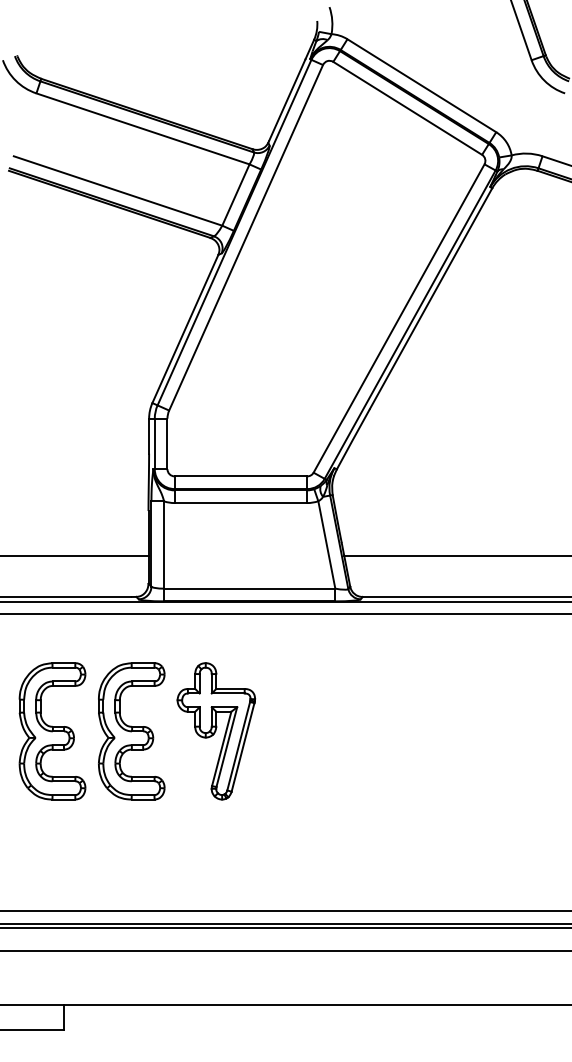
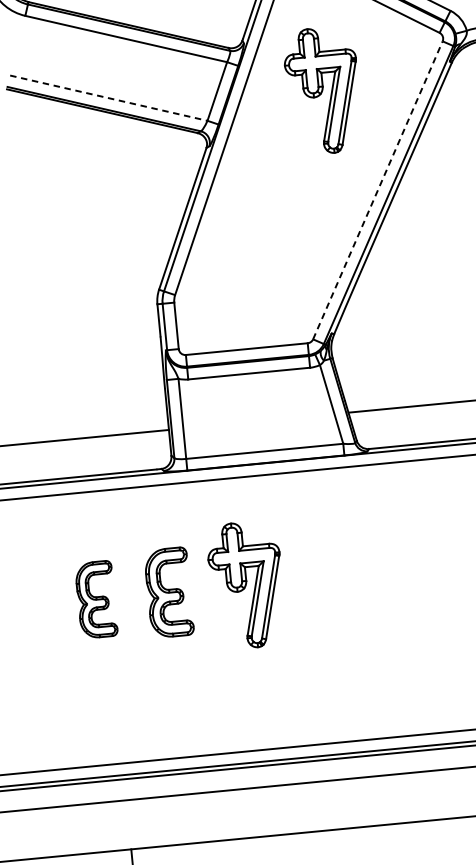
line: (118, 190) -> (109, 97), solid -> dashed
part: (350, 205) -> (323, 90), added
line: (399, 318) -> (378, 190), solid -> dashed
part: (52, 731) -> (96, 599), size x0.6
part: (131, 731) -> (168, 592), size x0.7

